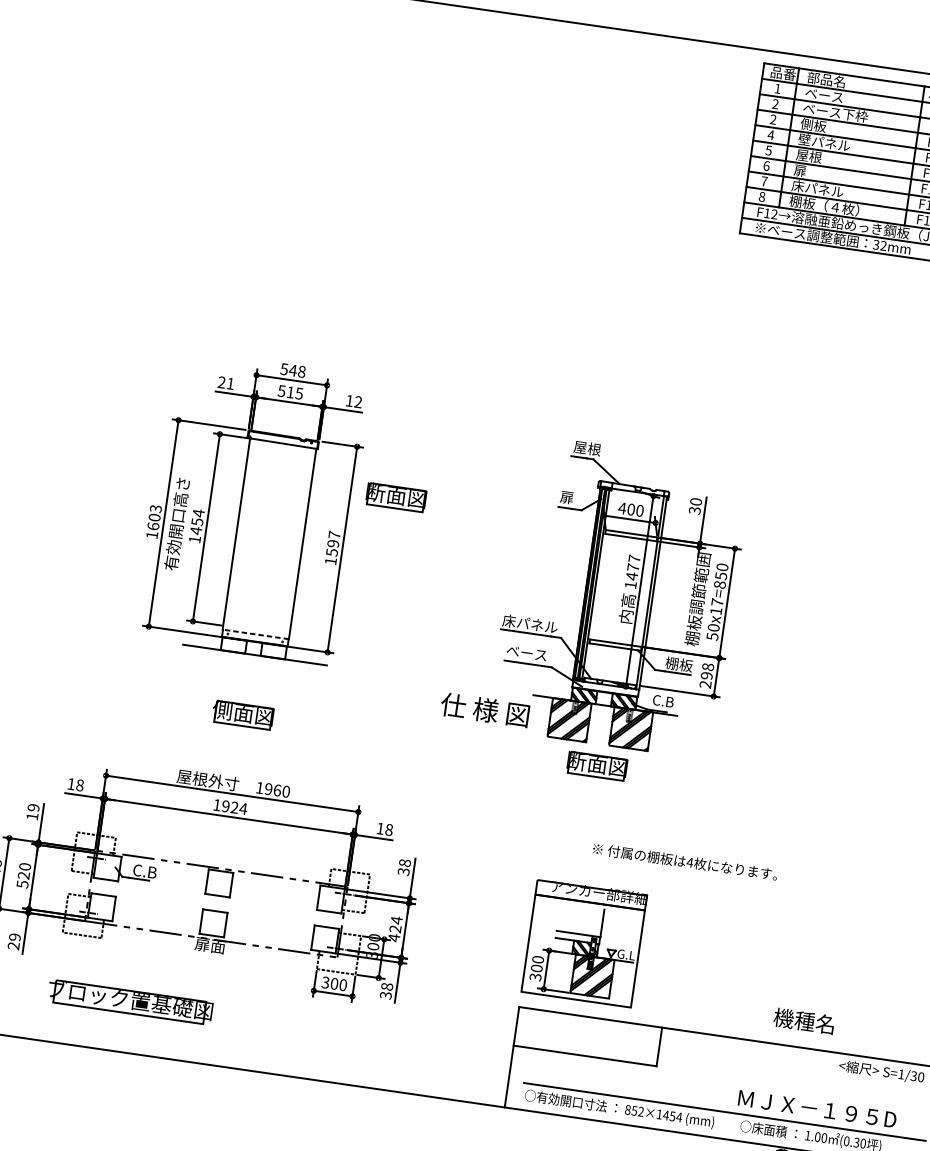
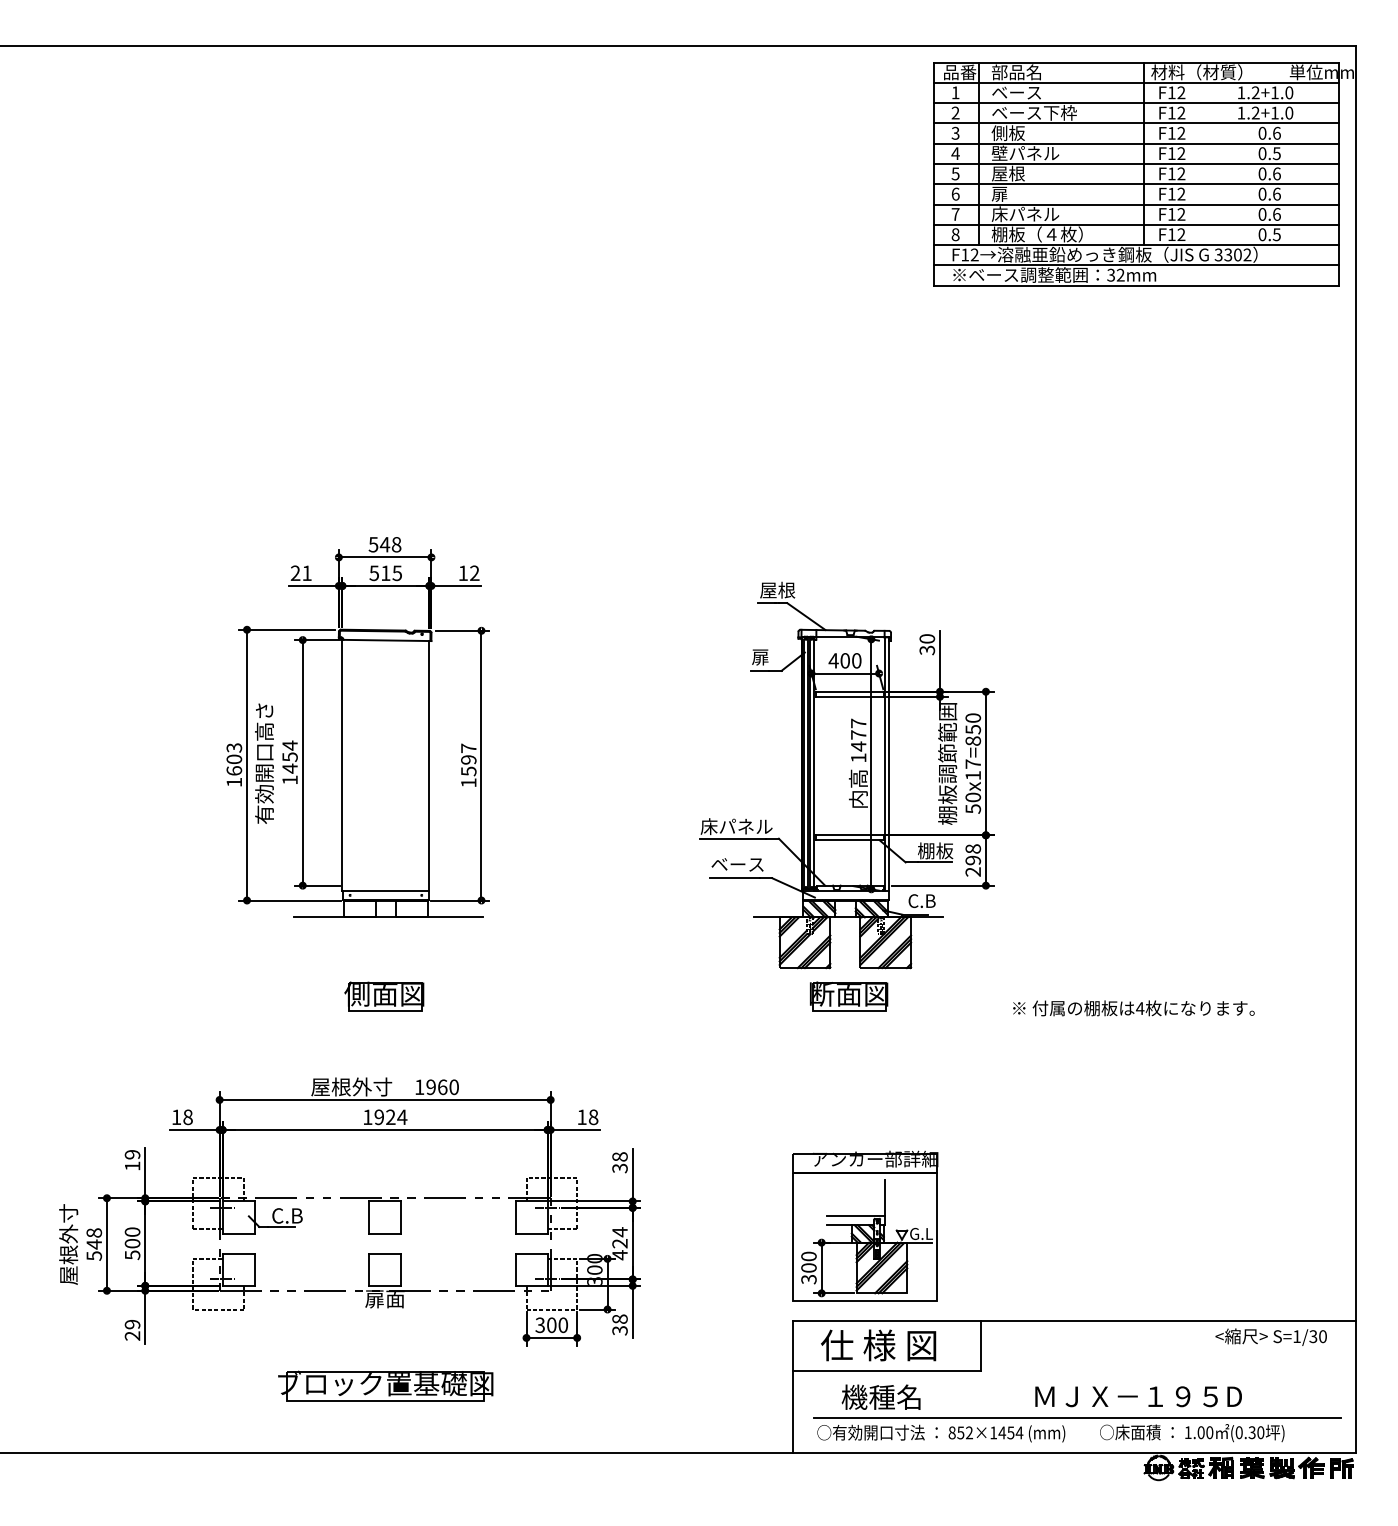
text: (773, 119) -> (955, 133), 2 -> 3
part: (396, 497) -> (541, 688), removed
line: (255, 634) -> (385, 890), dashed -> solid
text: (485, 710) -> (878, 1345), moved
text: (684, 861) -> (1133, 1008), moved
text: (23, 875) -> (132, 1243), 520 -> 500
part: (130, 1001) -> (385, 1385), moved
text: (803, 1020) -> (880, 1396), moved
text: (817, 1108) -> (1138, 1396), moved

